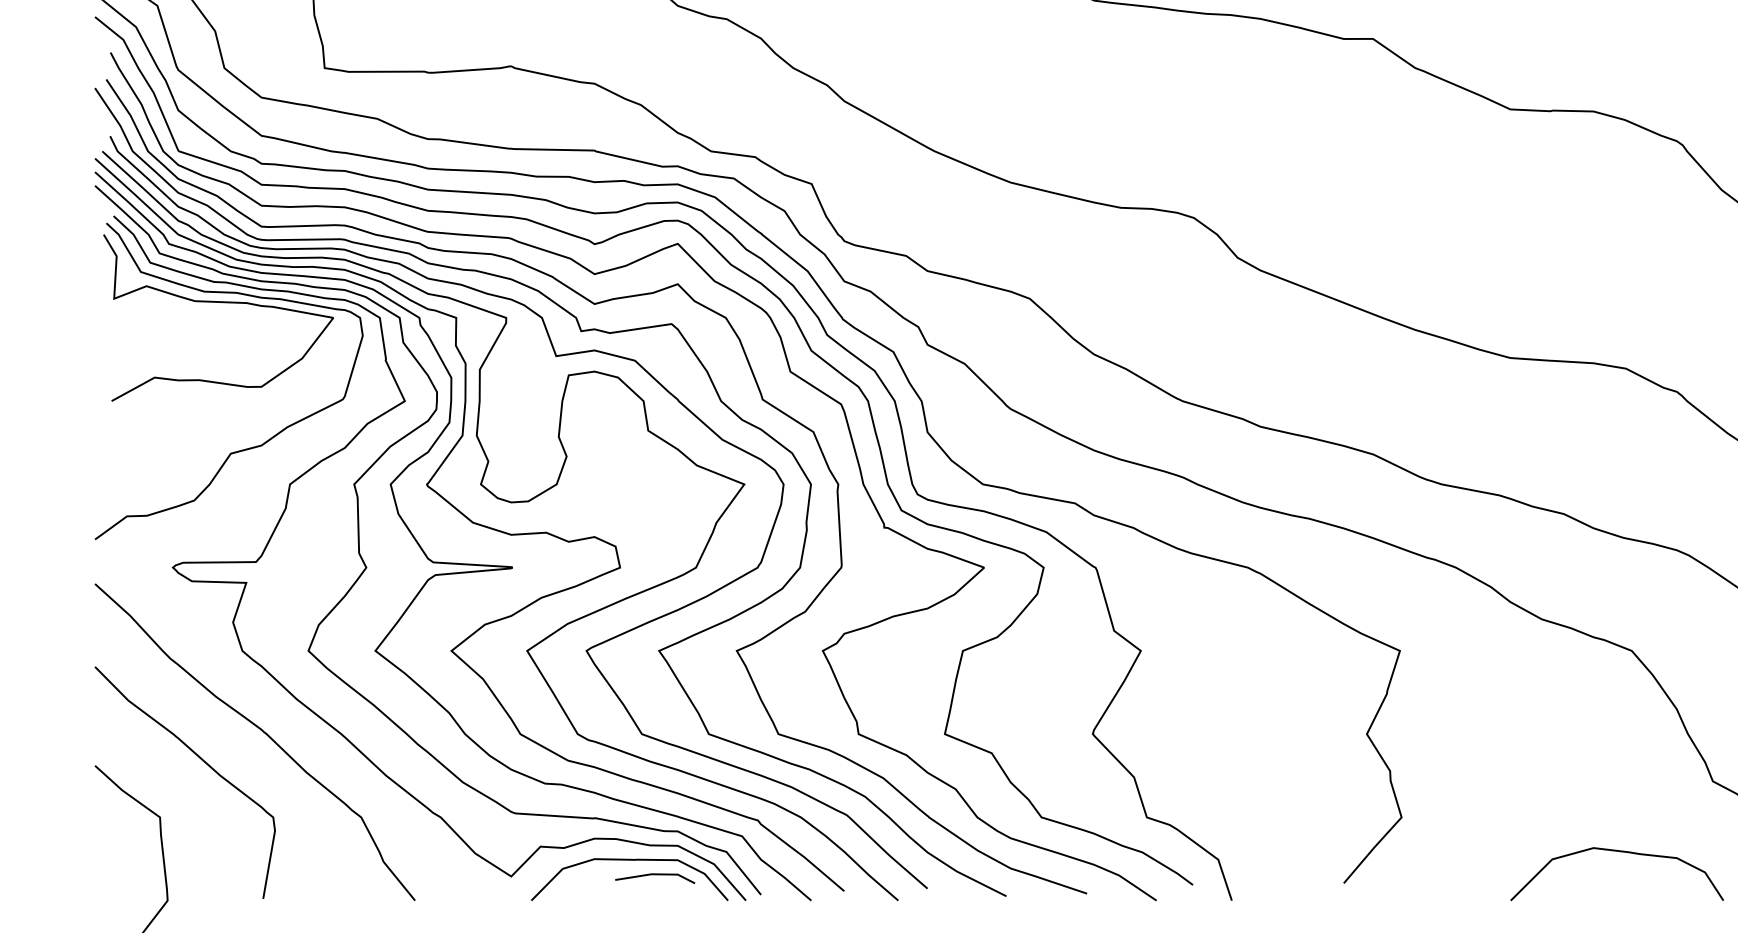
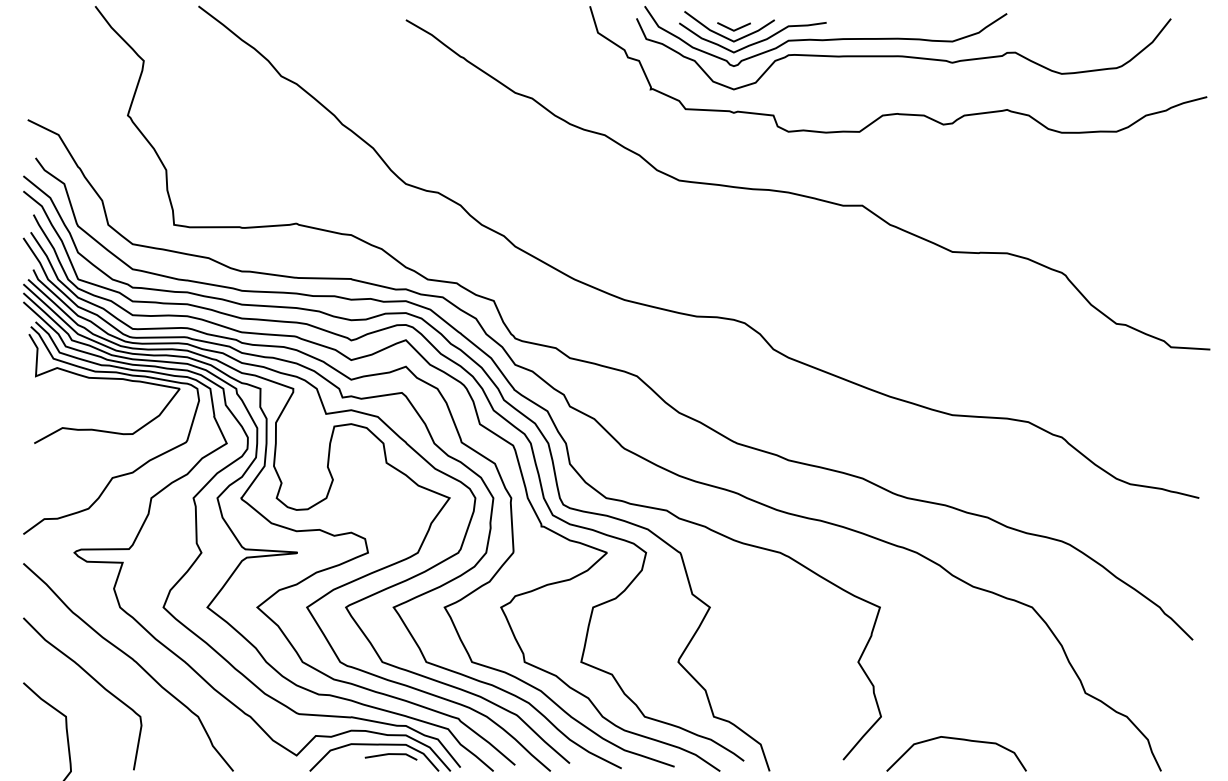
curve: (1623, 853) -> (960, 740), moved

